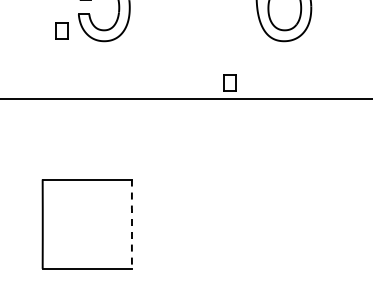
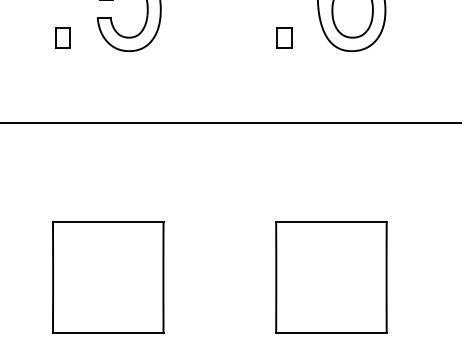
part: (61, 30) -> (62, 37), moved
part: (229, 82) -> (284, 37), moved
line: (131, 224) -> (162, 277), dashed -> solid
part: (267, 224) -> (331, 277), added

